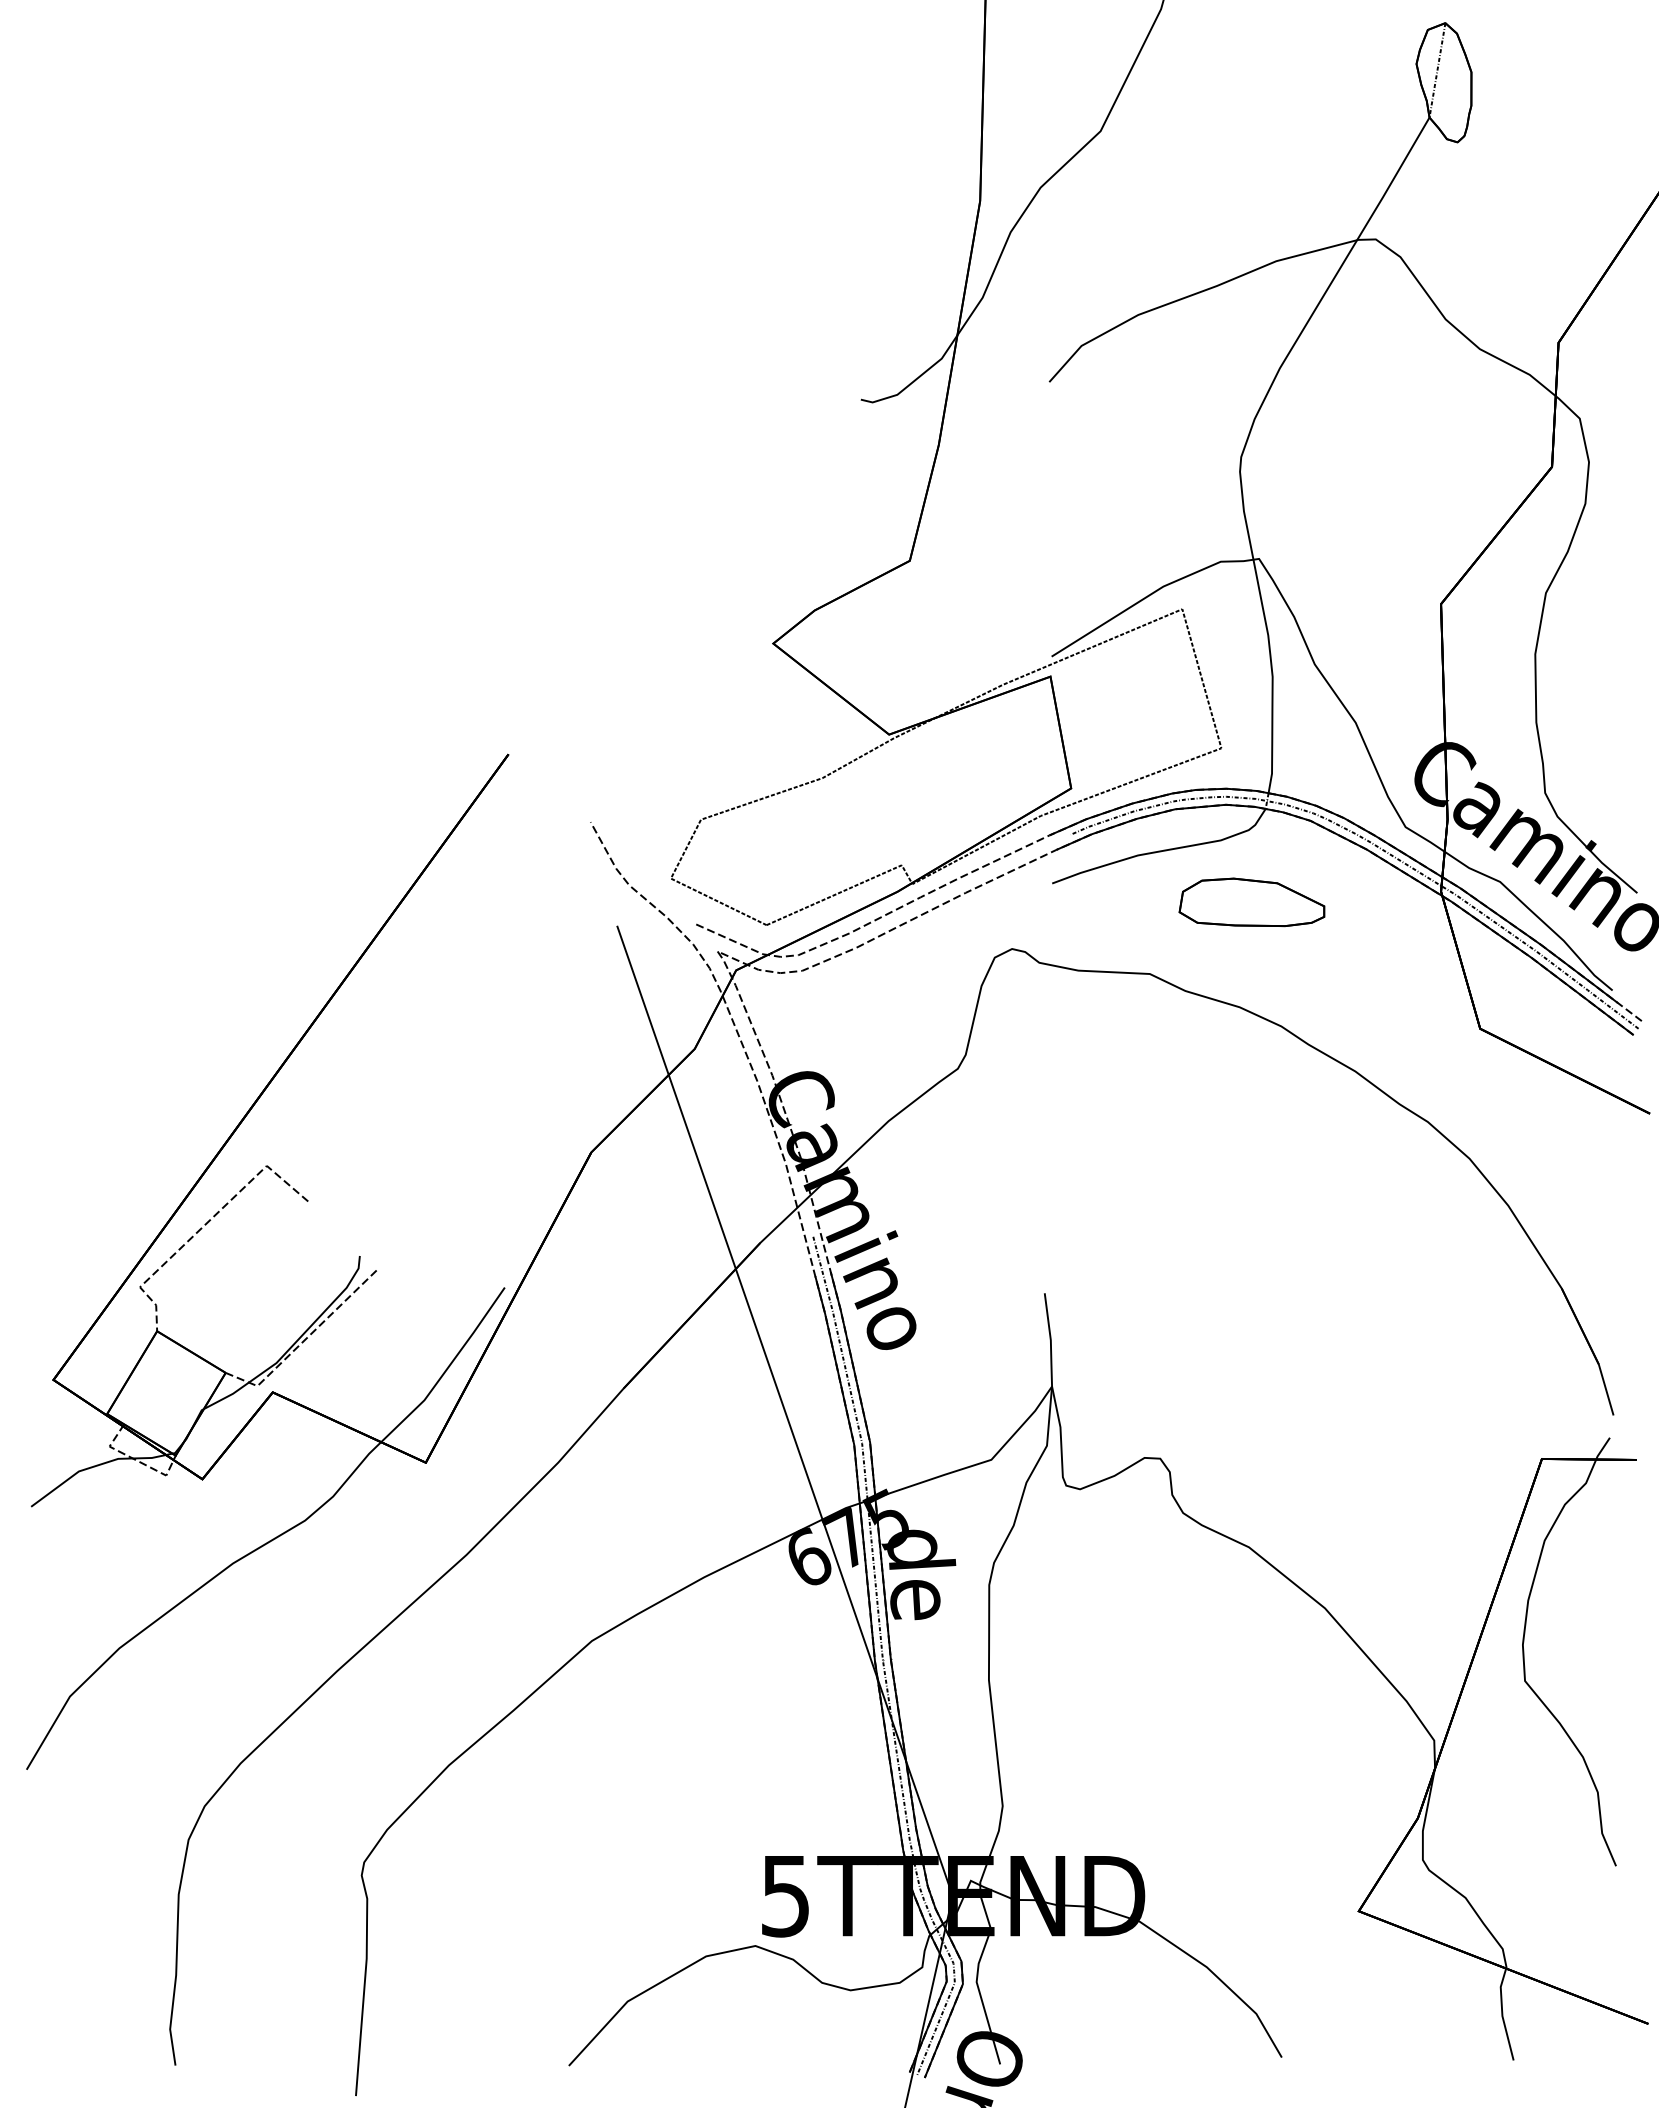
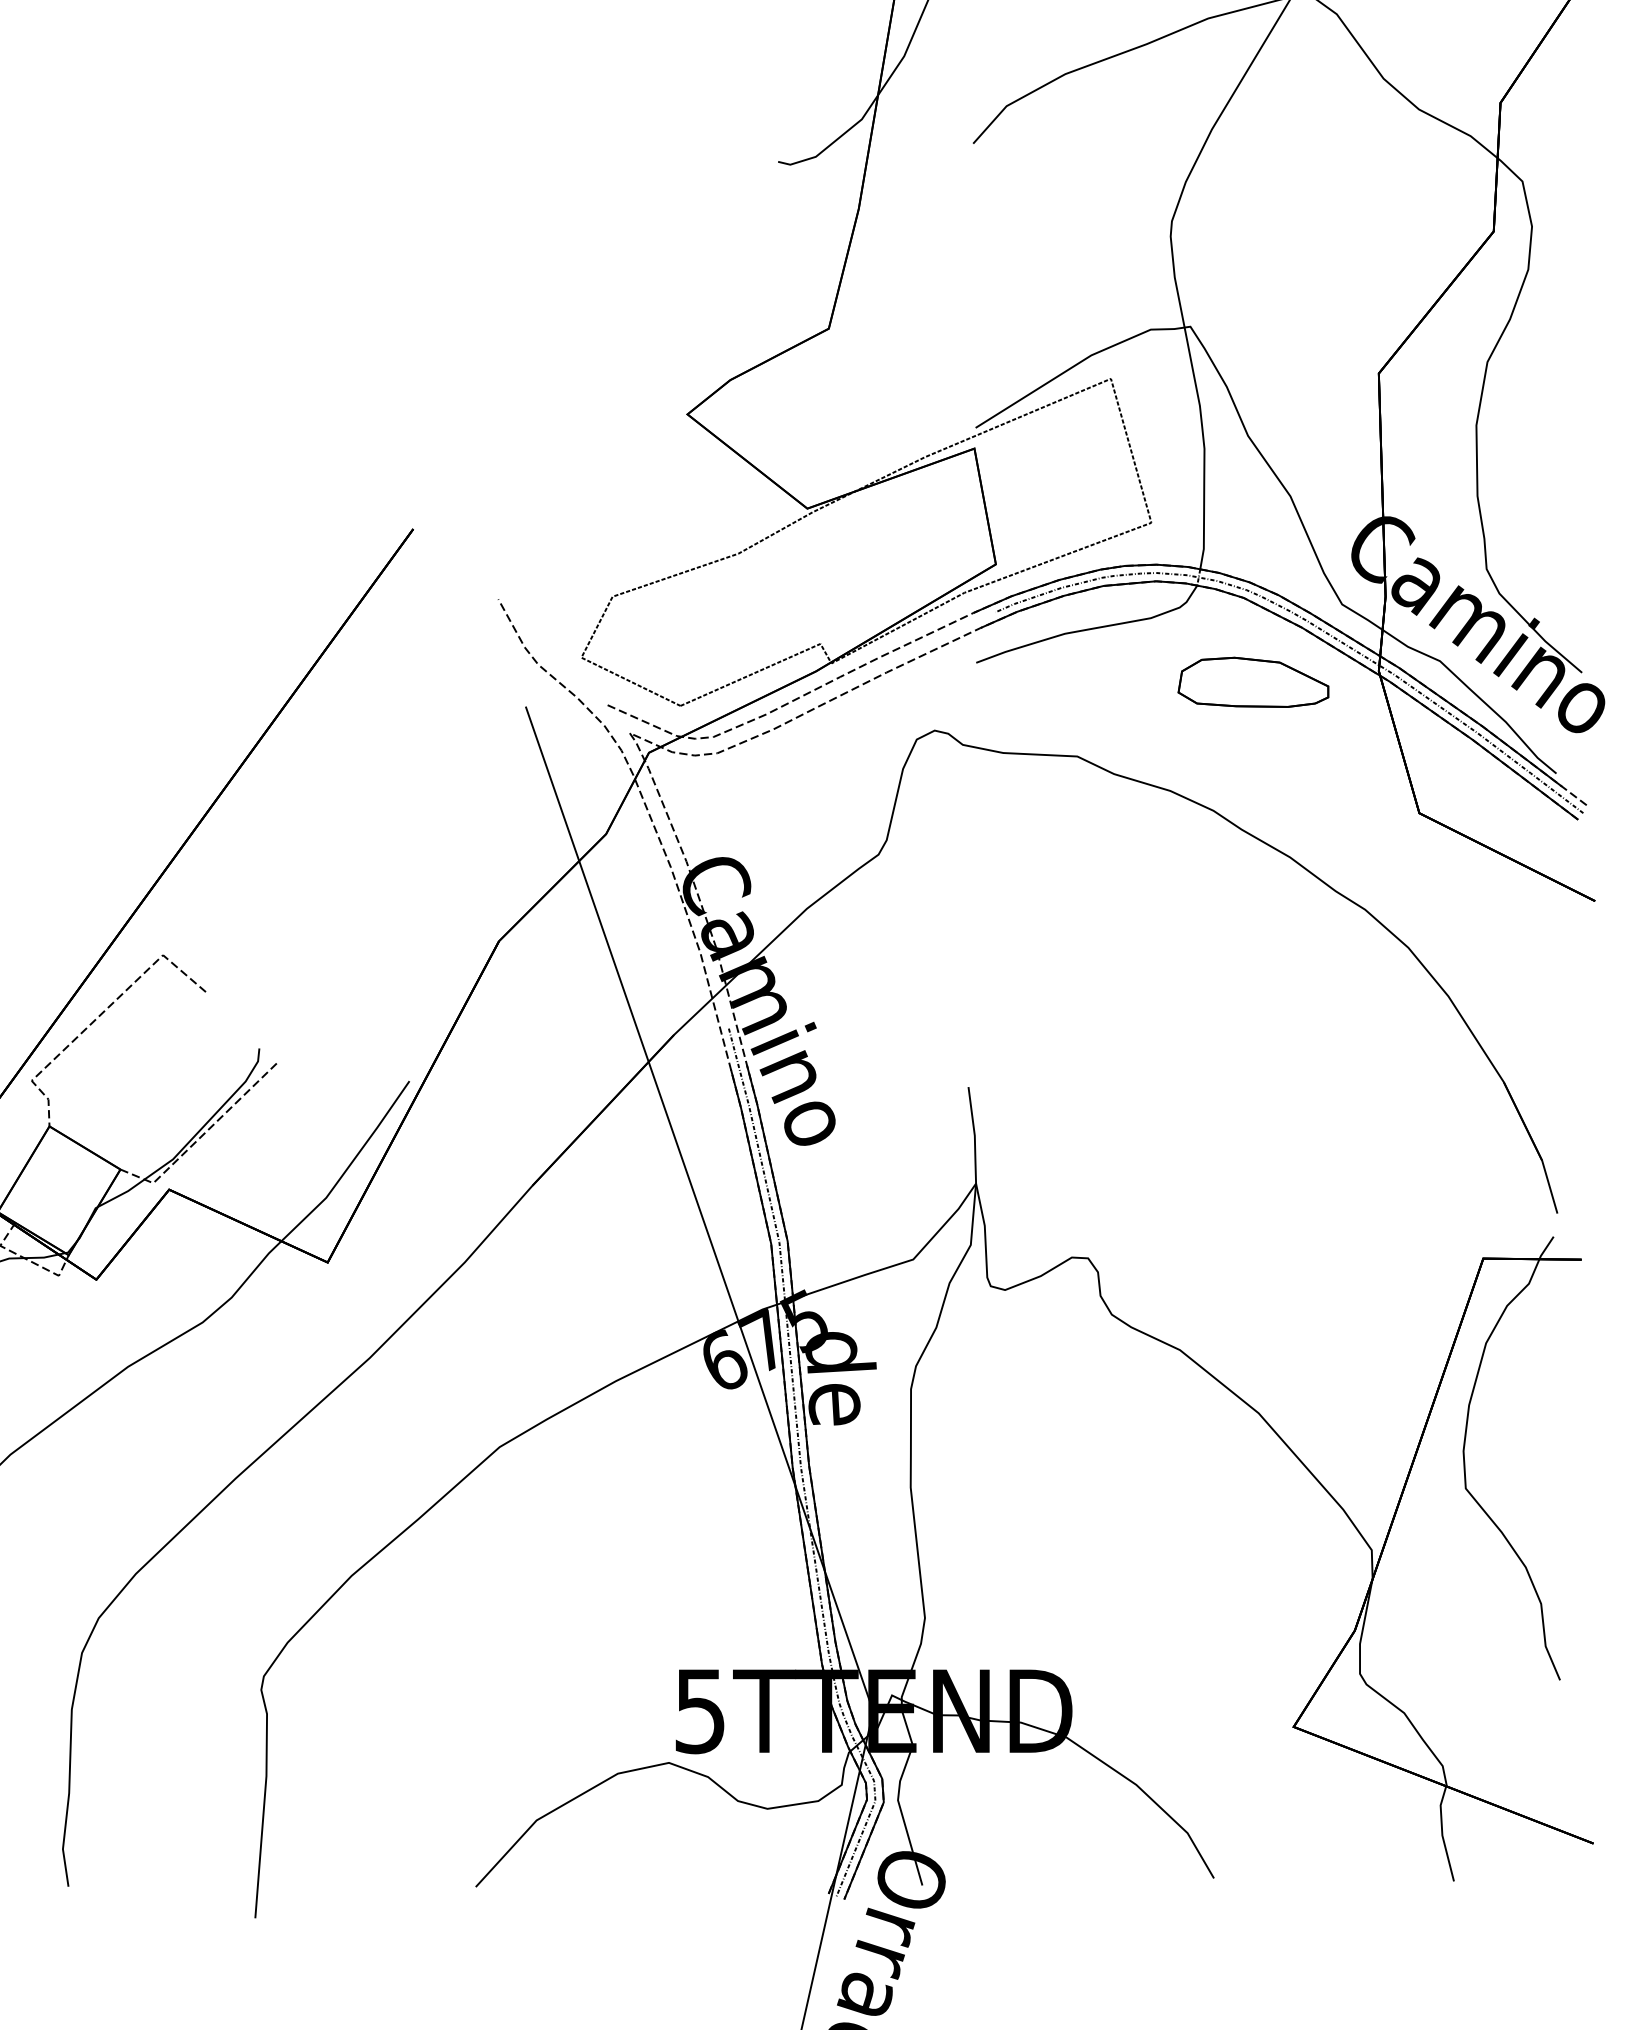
part: (1251, 902) -> (1252, 682), moved

